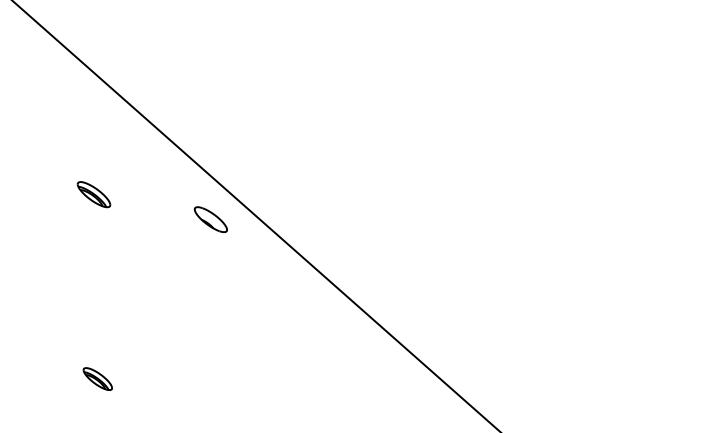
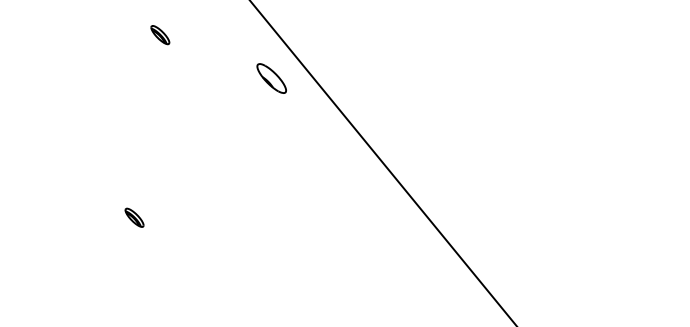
part: (93, 194) -> (159, 34), size x0.62
part: (97, 378) -> (134, 217), size x0.71

